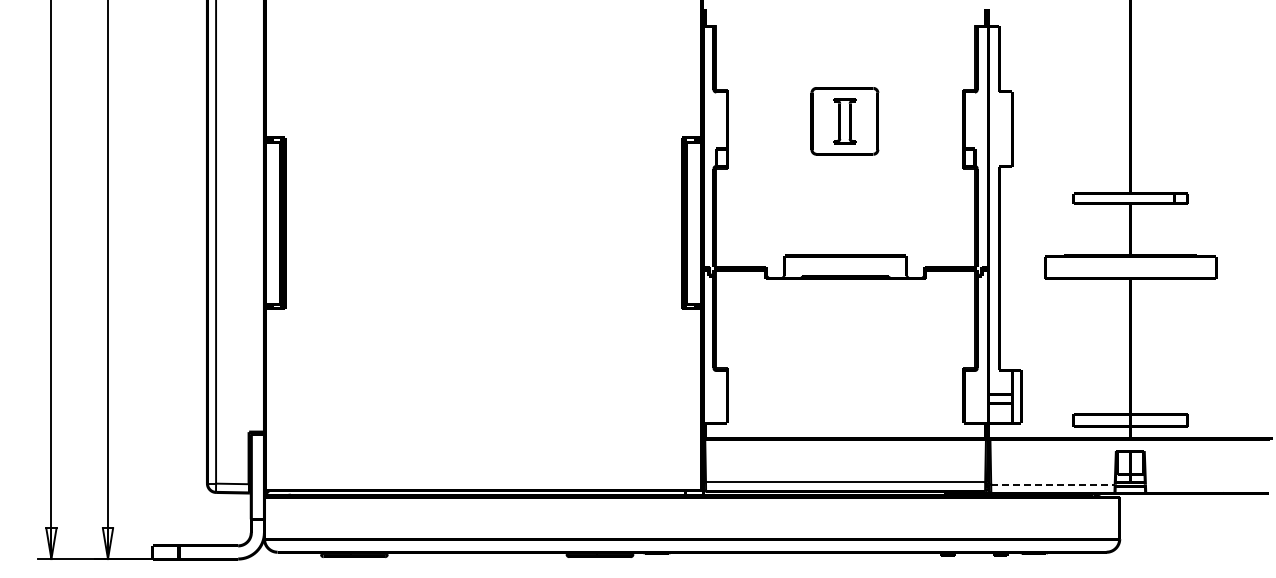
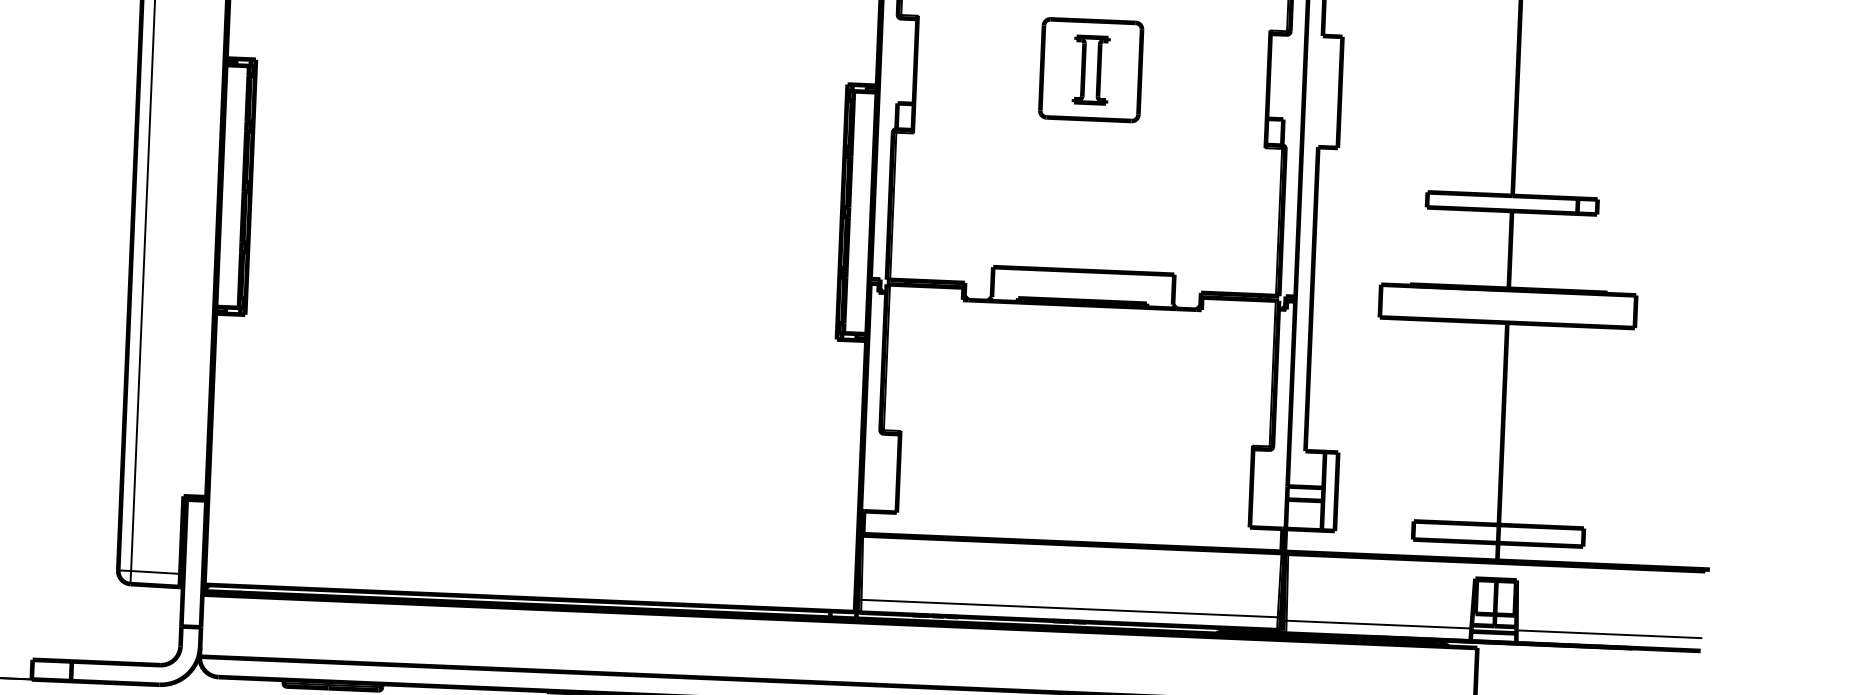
line: (1053, 484) -> (1379, 624), dashed -> solid
line: (1207, 484) -> (1609, 634), added

